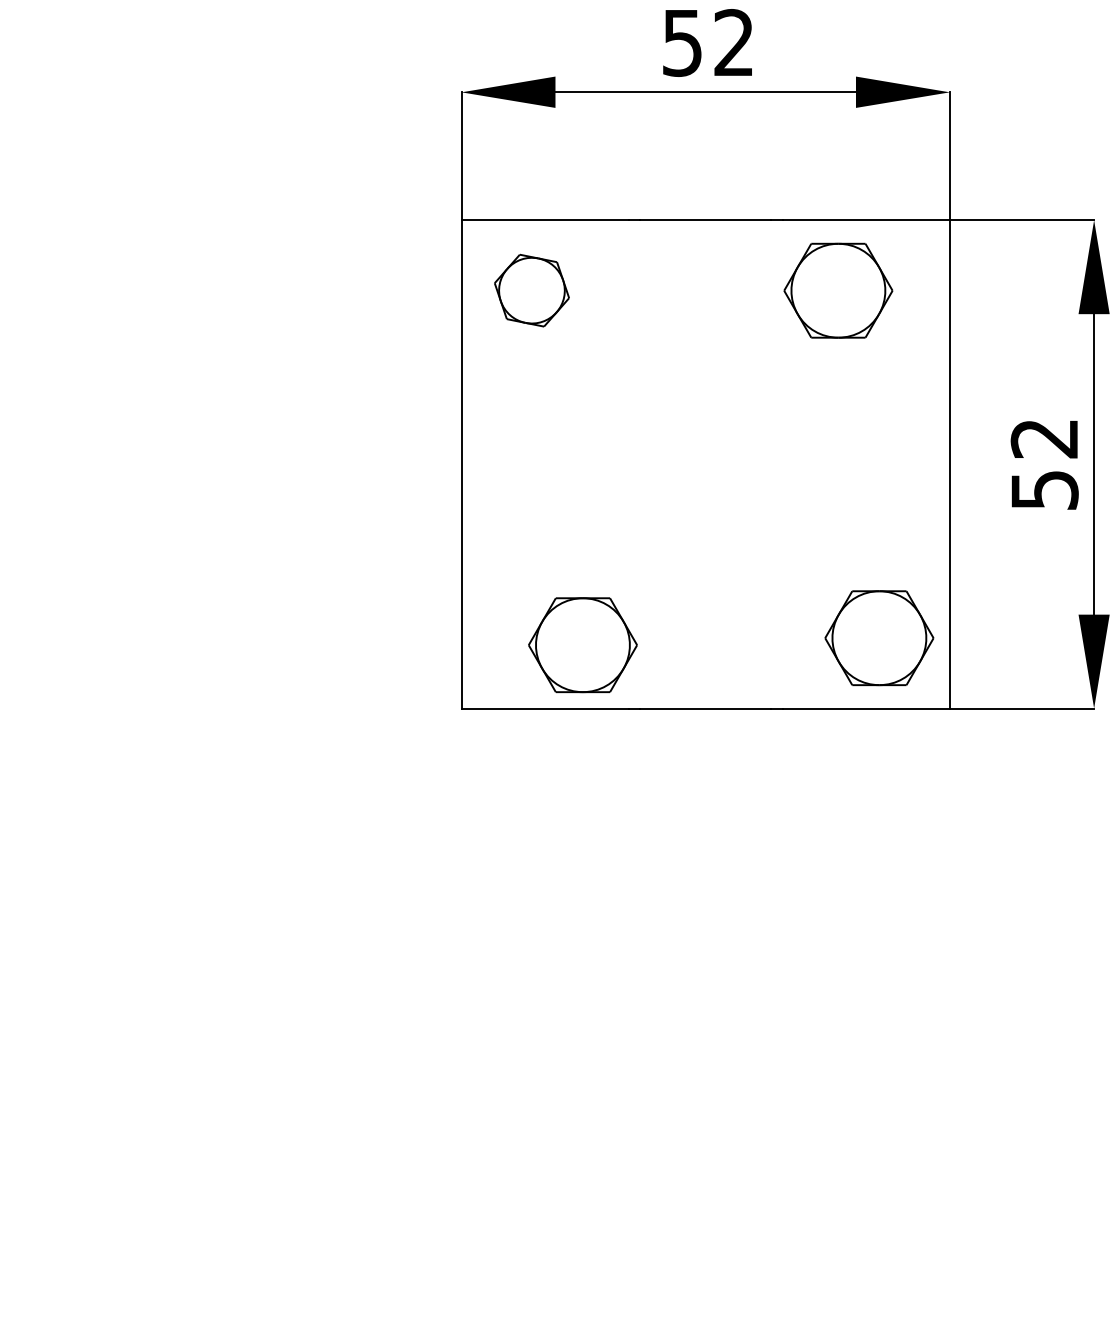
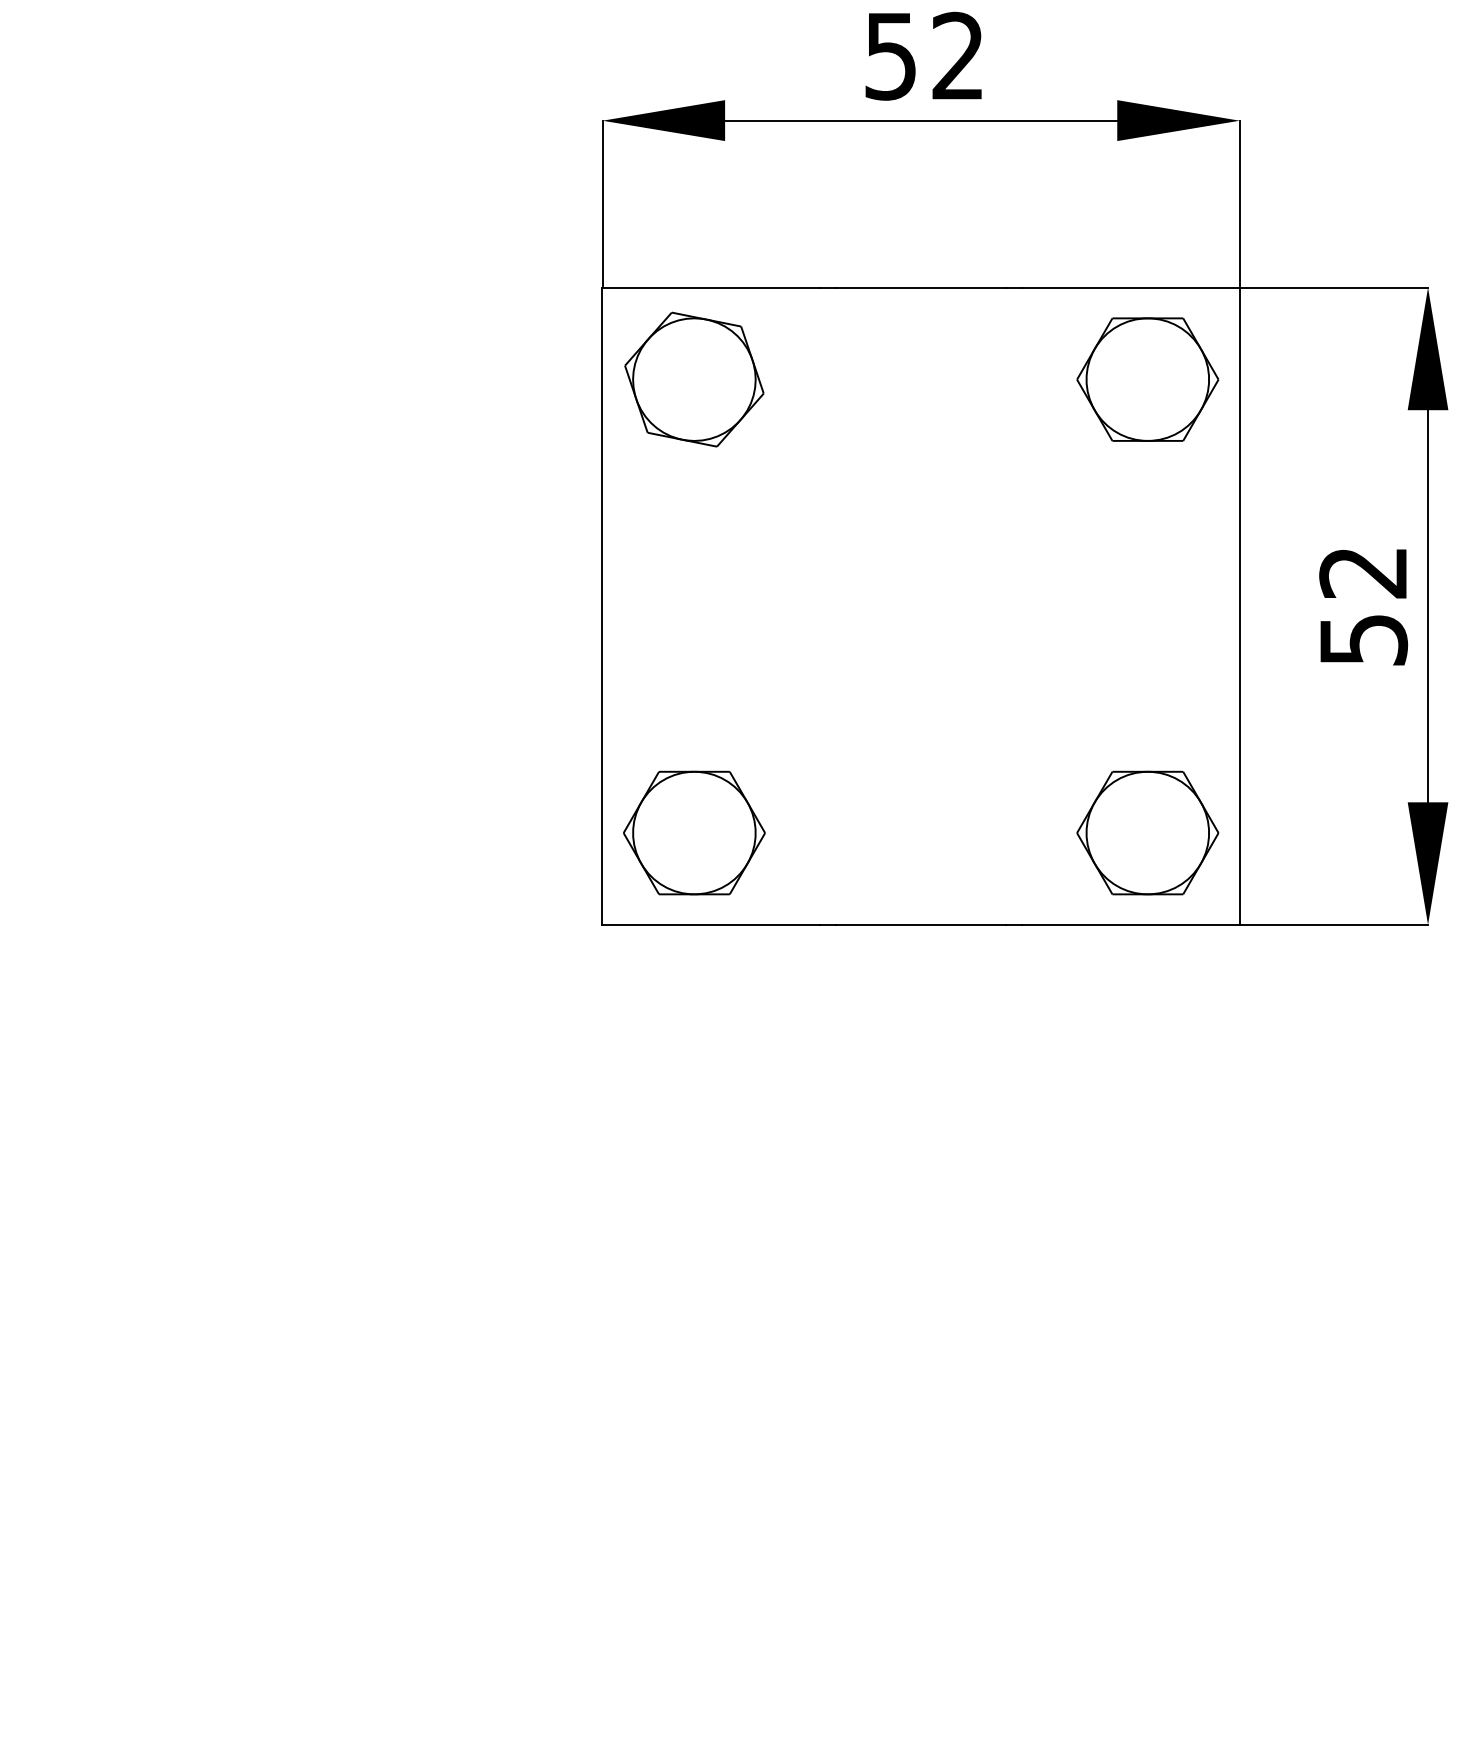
part: (531, 290) -> (693, 379), size x1.43
part: (838, 290) -> (1147, 379), moved
part: (582, 645) -> (693, 833), moved

